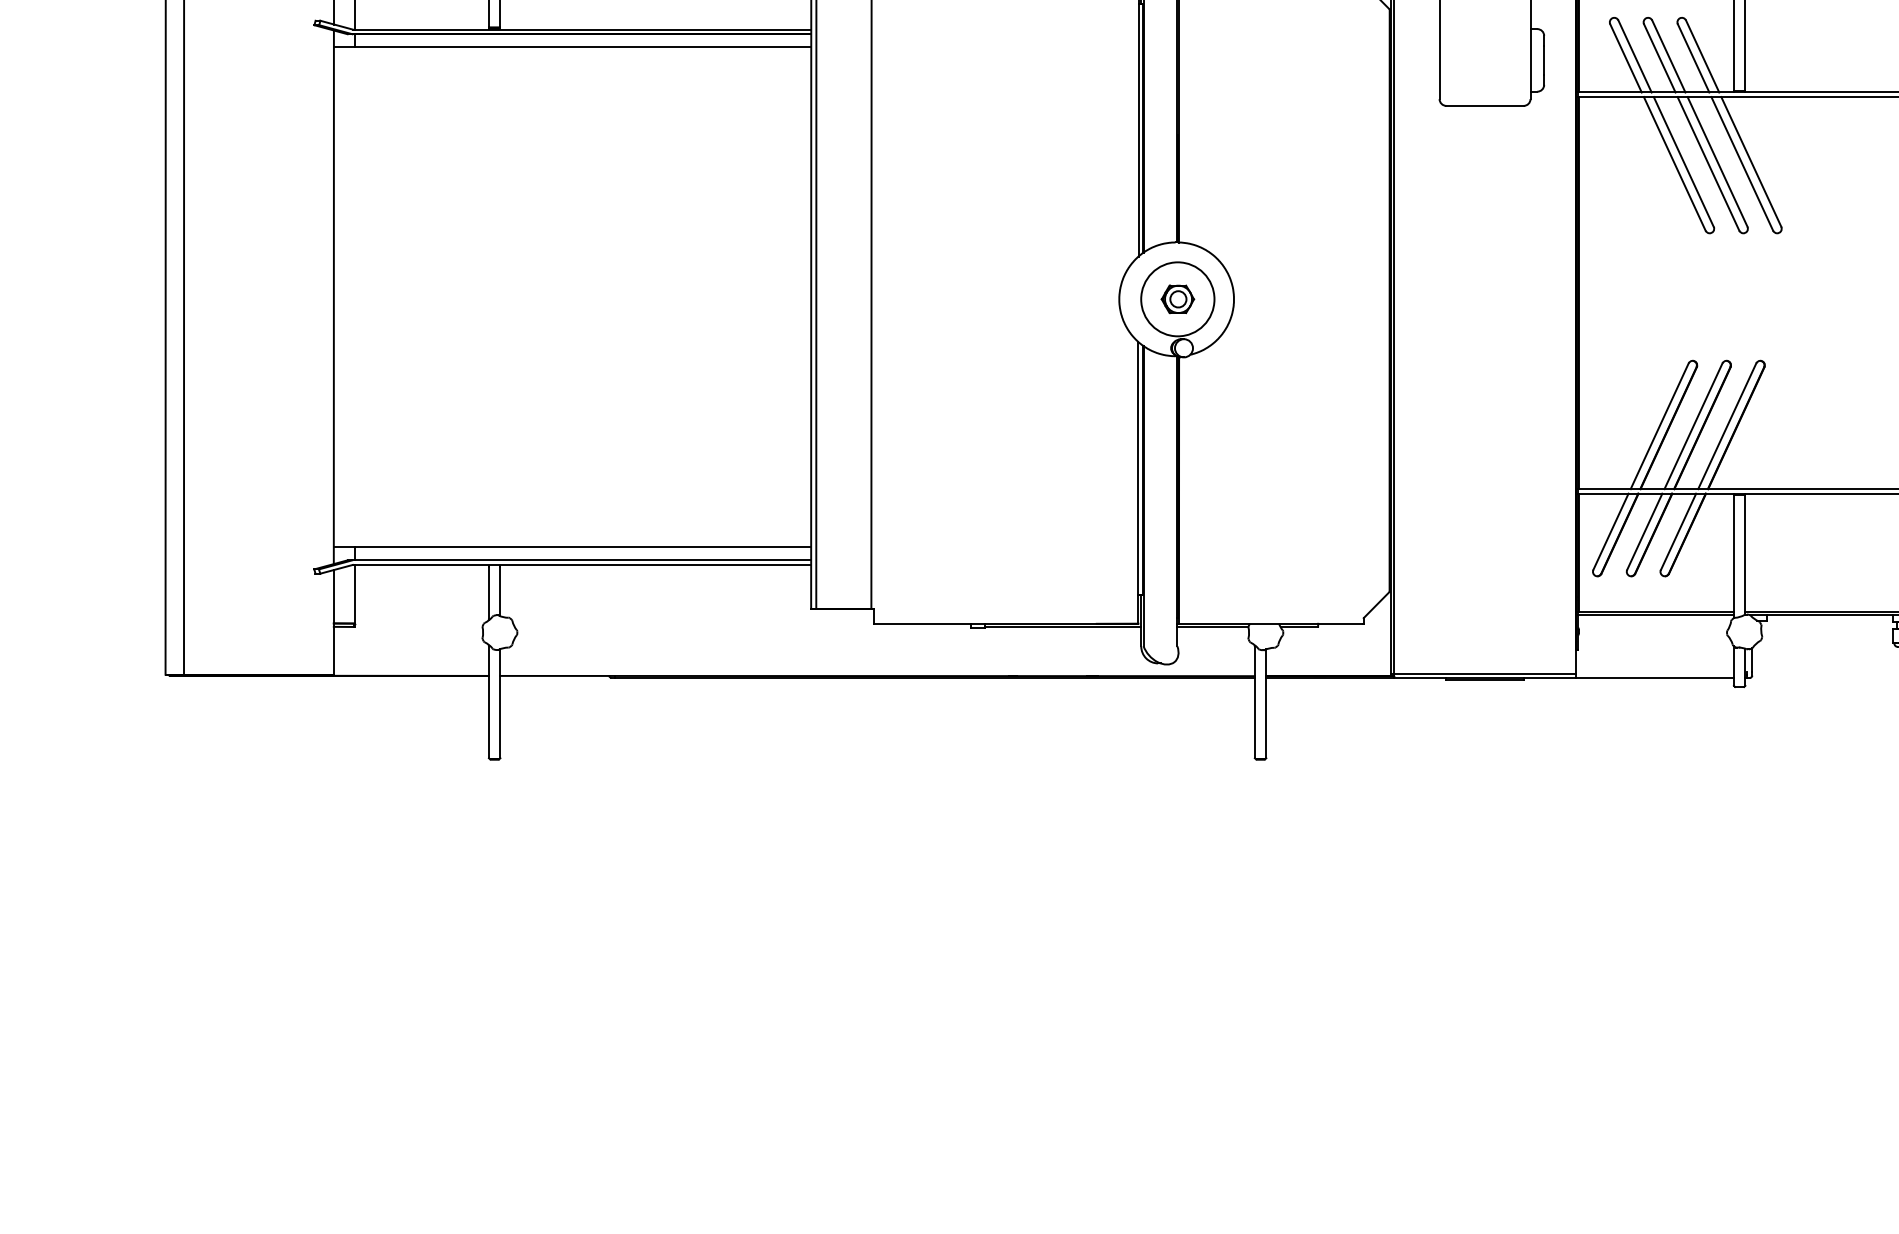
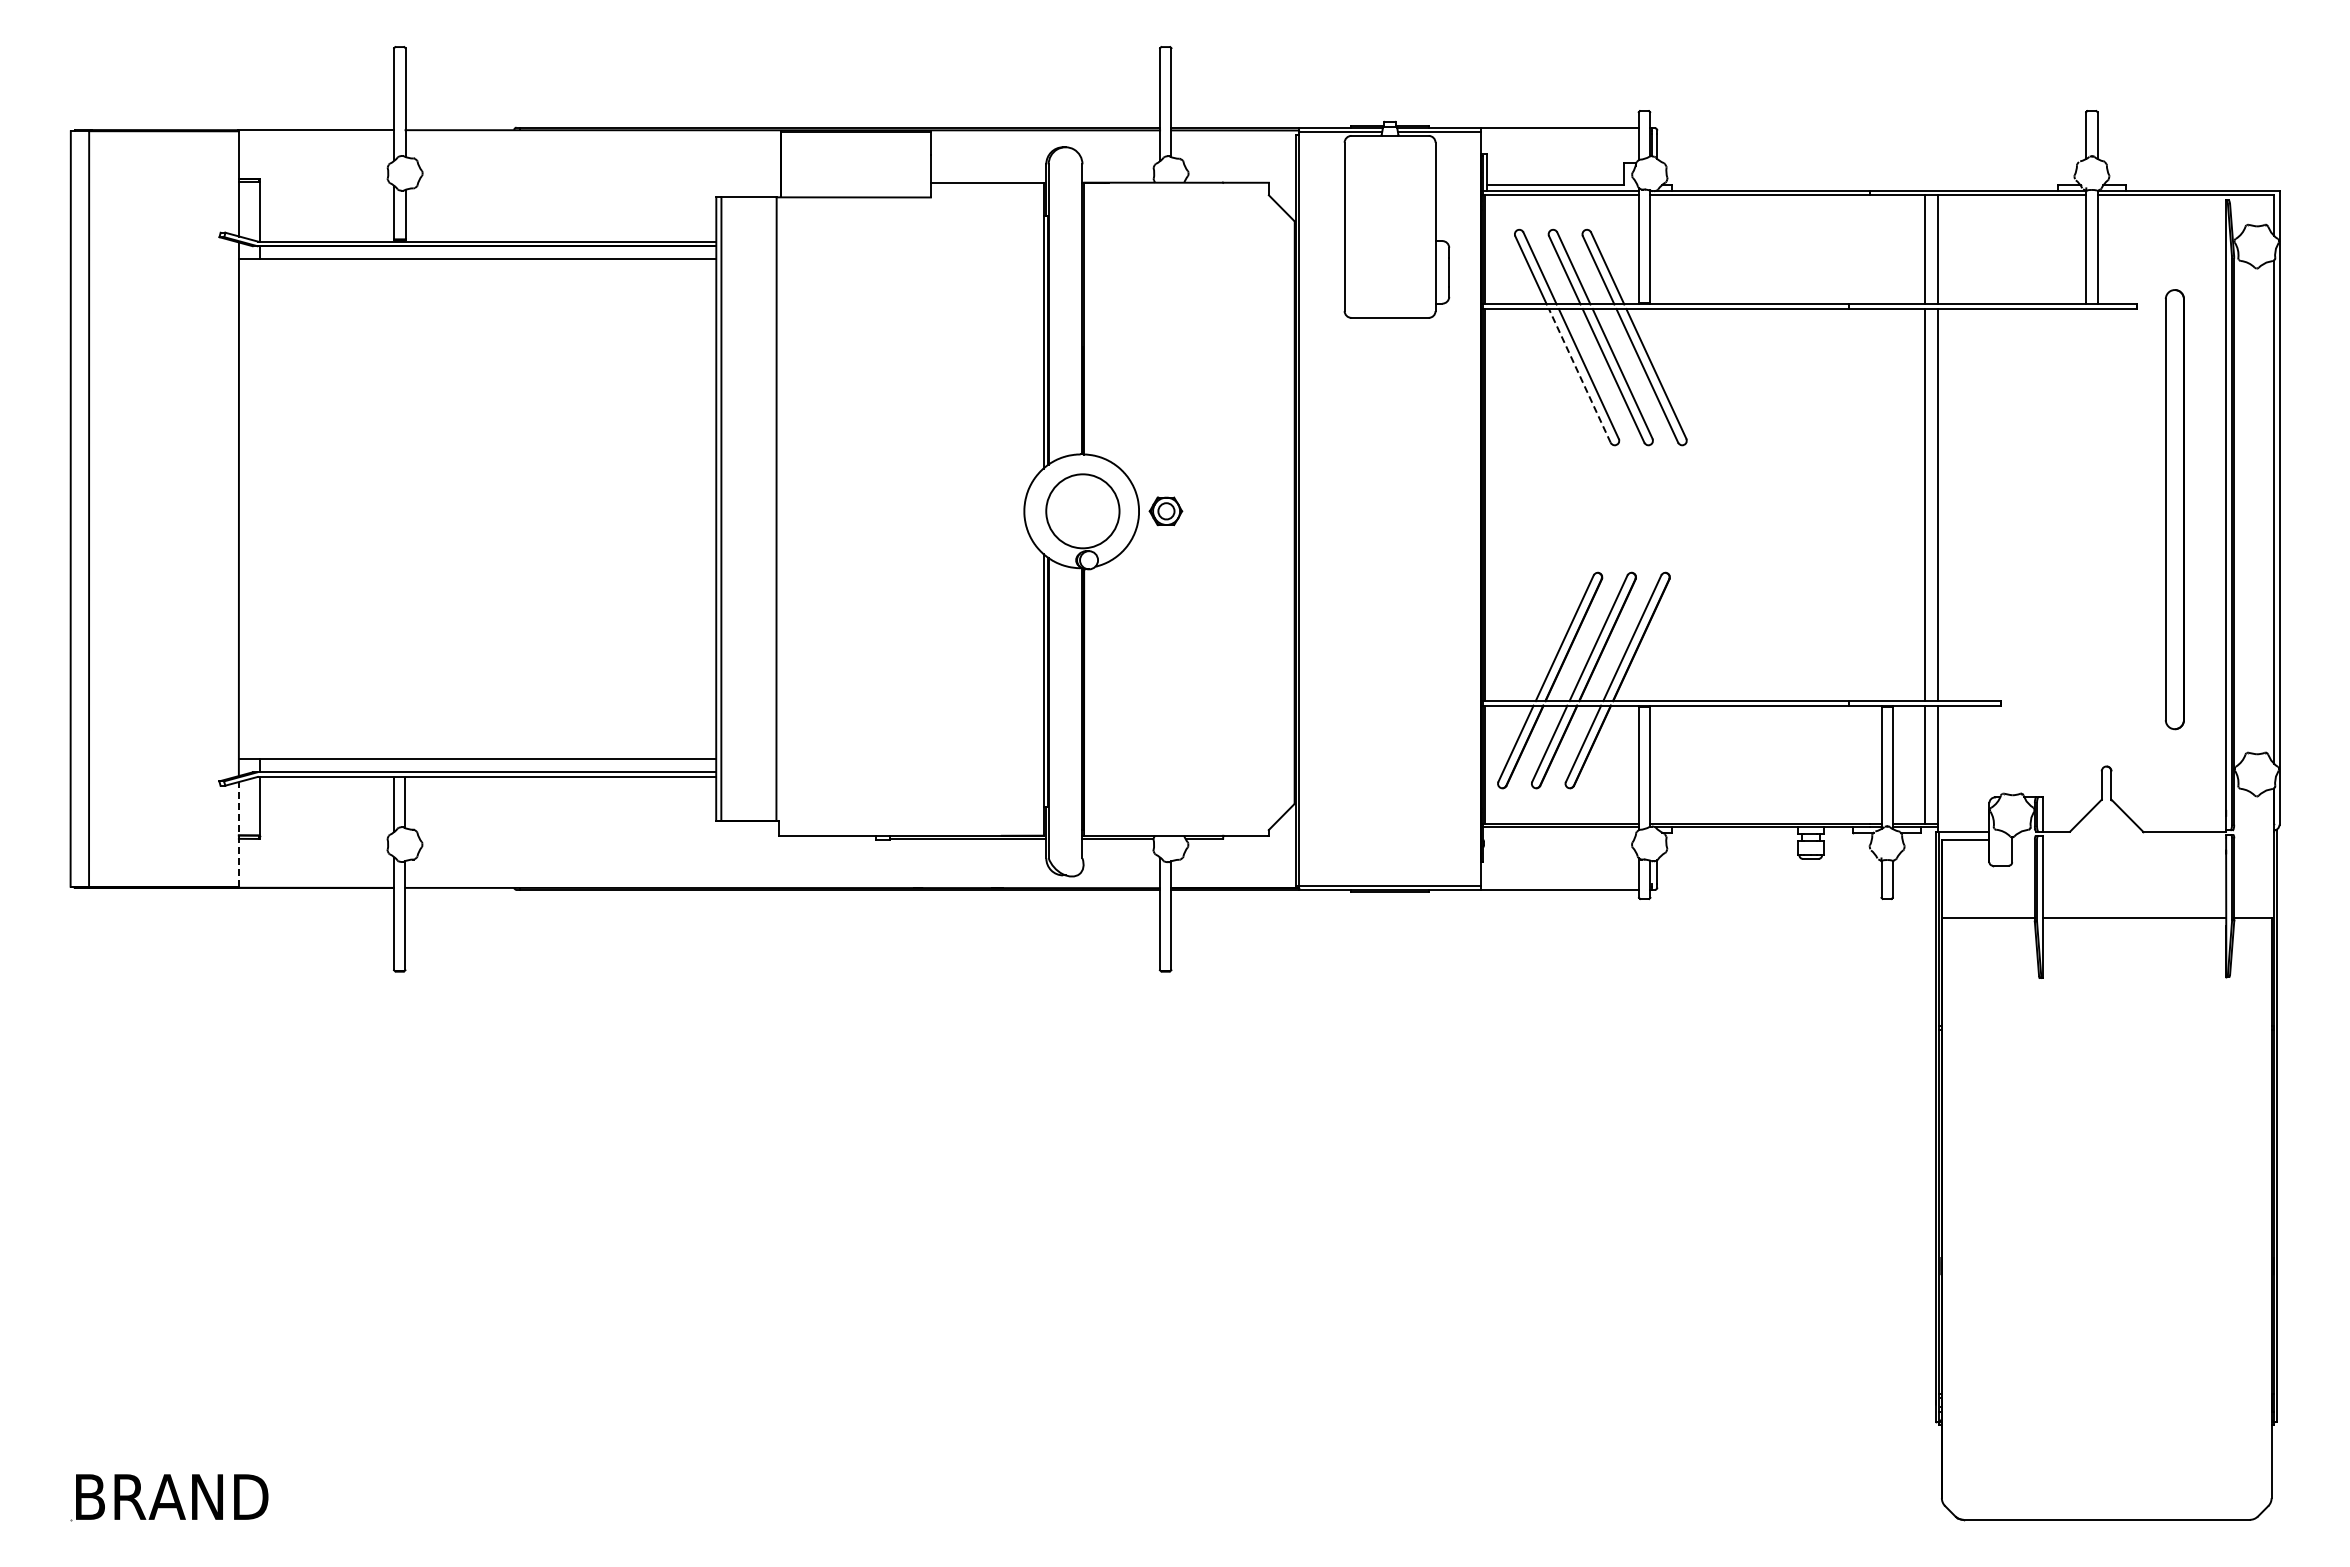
line: (1674, 163) -> (1579, 375), solid -> dashed
part: (1177, 298) -> (1165, 510), moved
line: (333, 621) -> (238, 833), solid -> dashed

